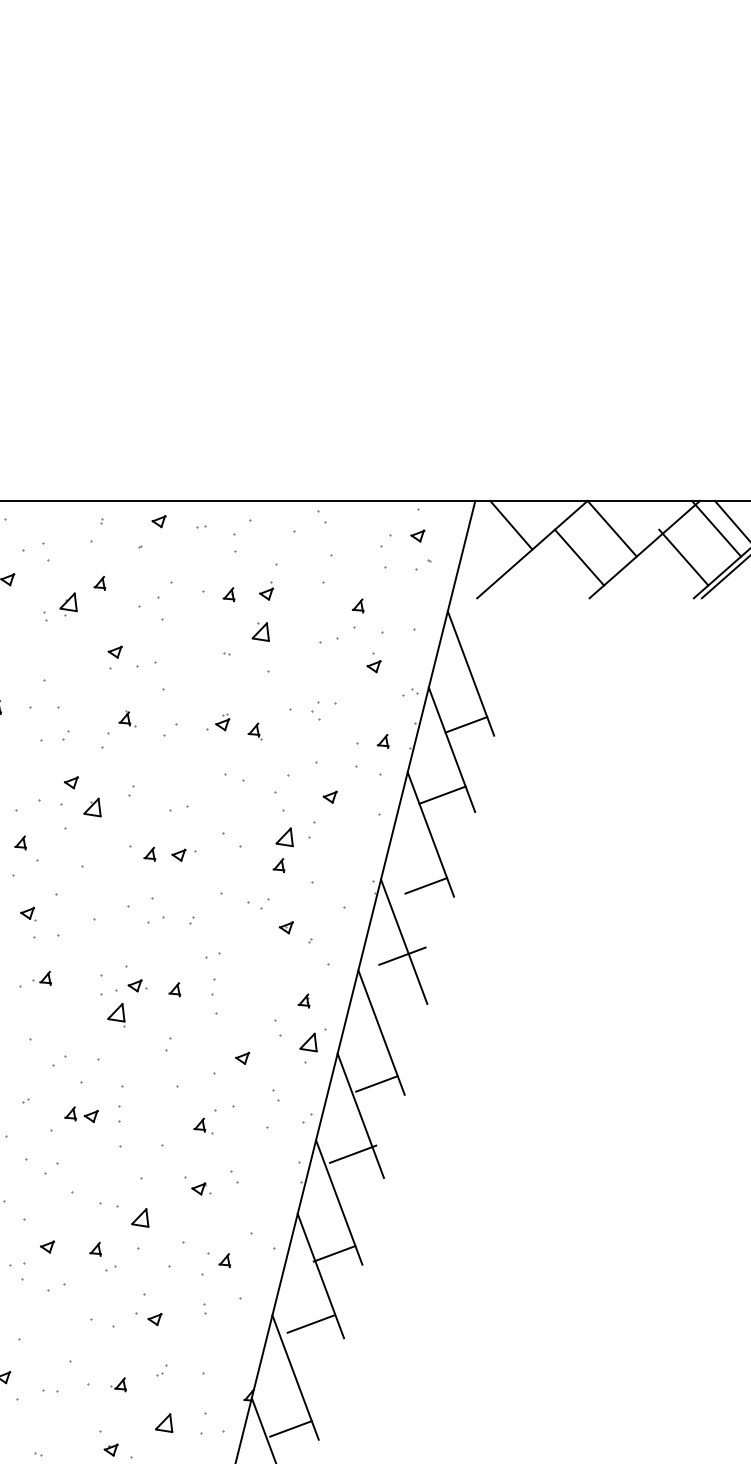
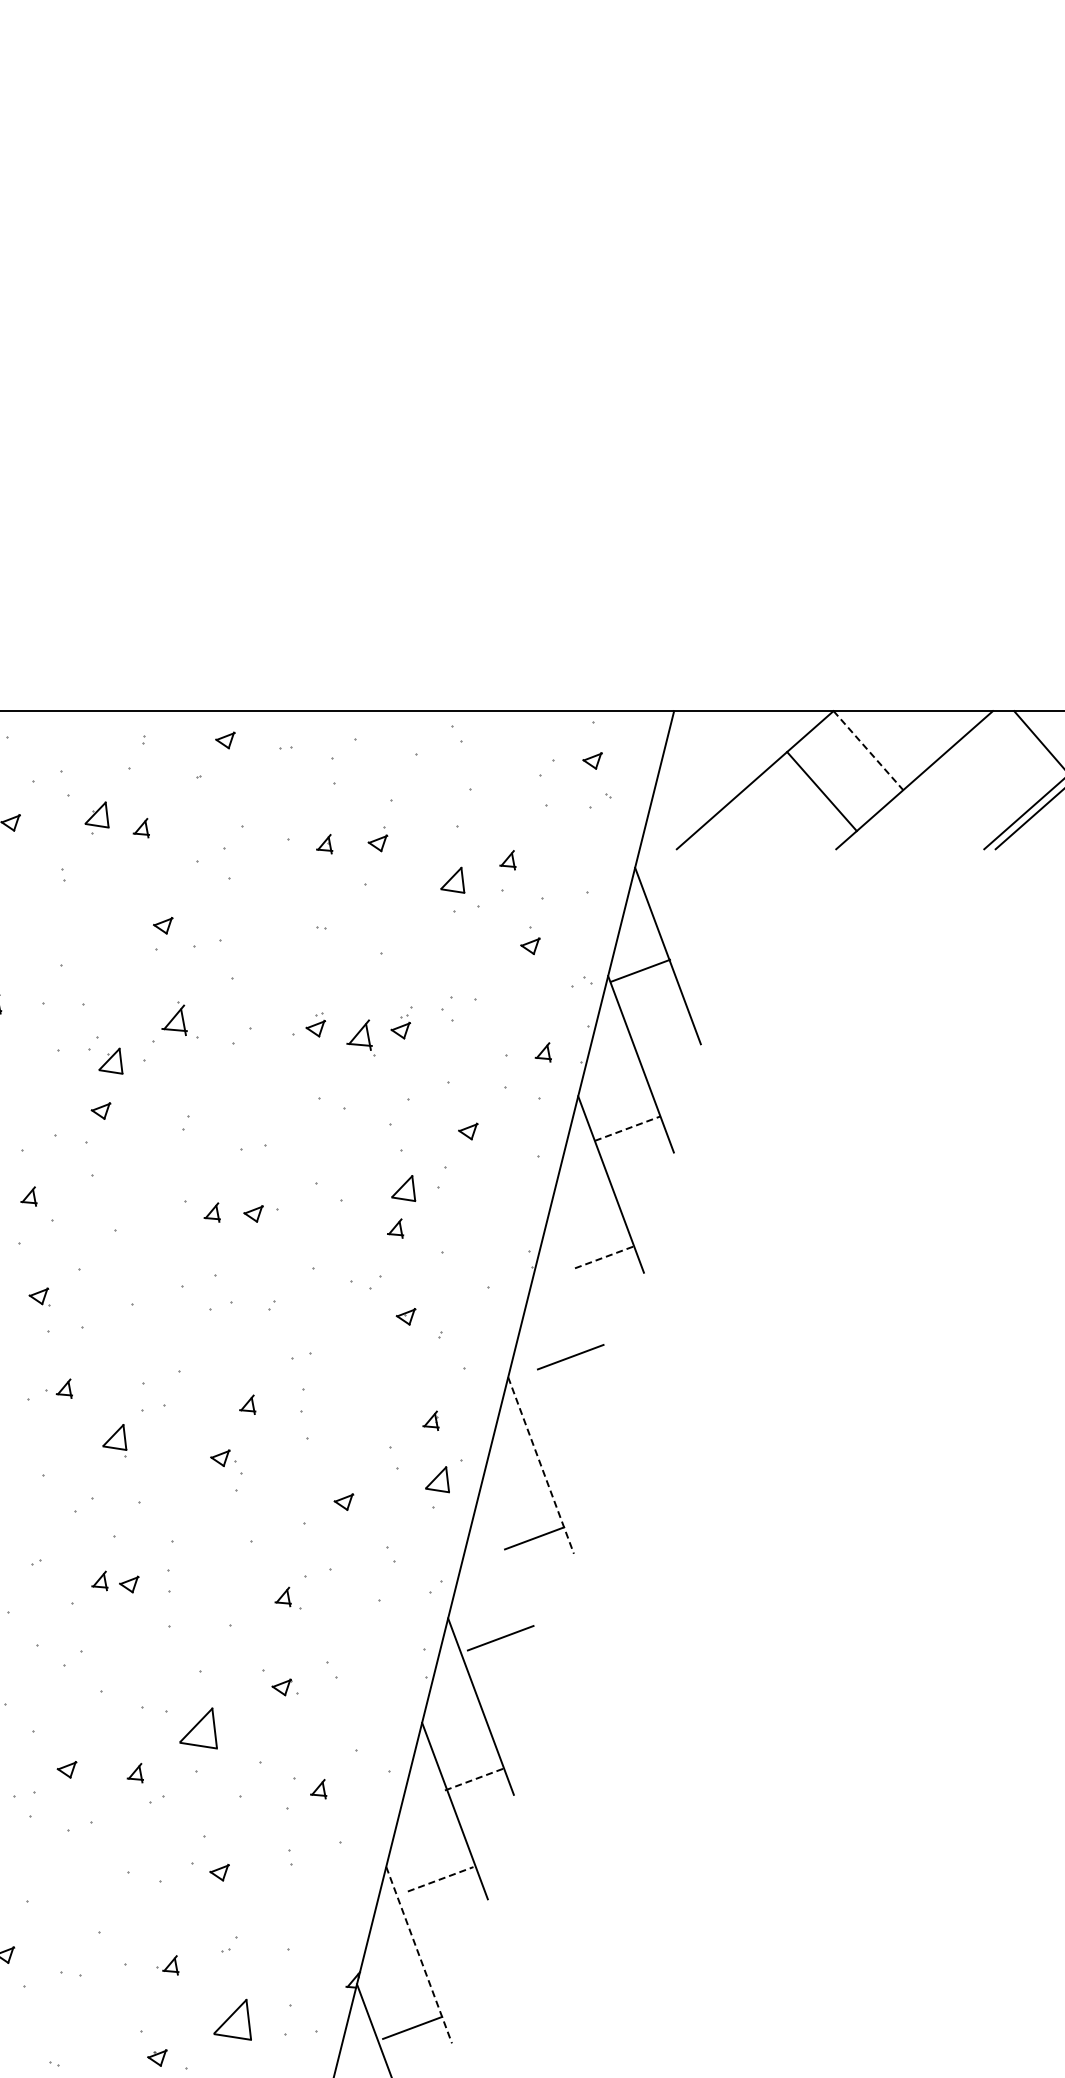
line: (511, 525) -> (725, 745), removed
line: (612, 528) -> (868, 750), solid -> dashed
line: (716, 528) -> (1016, 750), removed
line: (683, 557) -> (969, 791), removed
part: (68, 604) -> (96, 817), moved
part: (260, 631) -> (452, 879), moved
part: (127, 718) -> (180, 1020), size x1.6
part: (282, 723) -> (400, 1026), added
line: (466, 724) -> (640, 970), moved
part: (254, 731) -> (360, 1038), size x1.6
line: (443, 795) -> (628, 1128), solid -> dashed
part: (92, 807) -> (110, 1060), moved
line: (426, 885) -> (604, 1257), solid -> dashed
line: (404, 941) -> (573, 1336), removed
part: (137, 985) -> (223, 1457), moved
part: (116, 1014) -> (114, 1440), moved
line: (381, 1033) -> (541, 1466), solid -> dashed
line: (360, 1115) -> (511, 1583), removed
part: (140, 1217) -> (198, 1728), size x1.6
line: (334, 1253) -> (474, 1779), solid -> dashed
line: (311, 1324) -> (441, 1879), solid -> dashed
line: (295, 1377) -> (419, 1955), solid -> dashed
part: (164, 1422) -> (232, 2019), size x1.6

